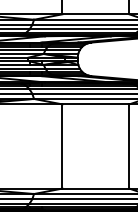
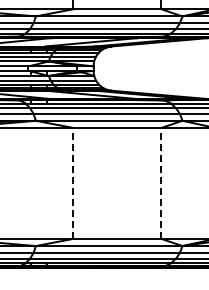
line: (62, 145) -> (73, 182), solid -> dashed
line: (129, 145) -> (161, 182), solid -> dashed

